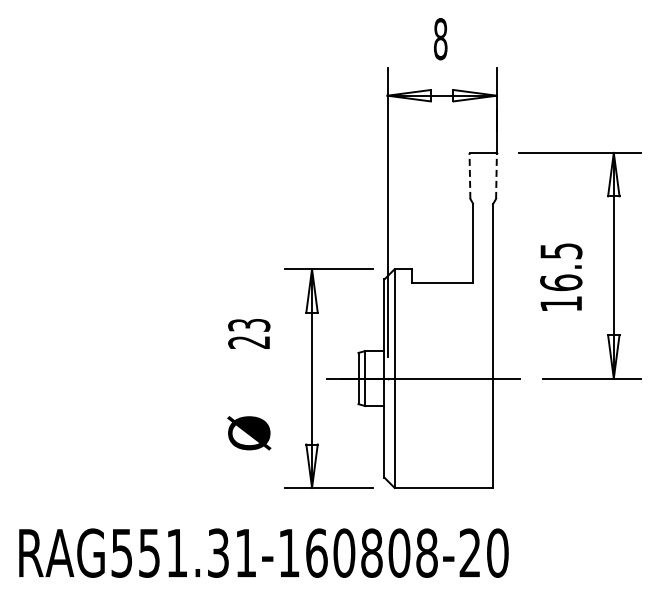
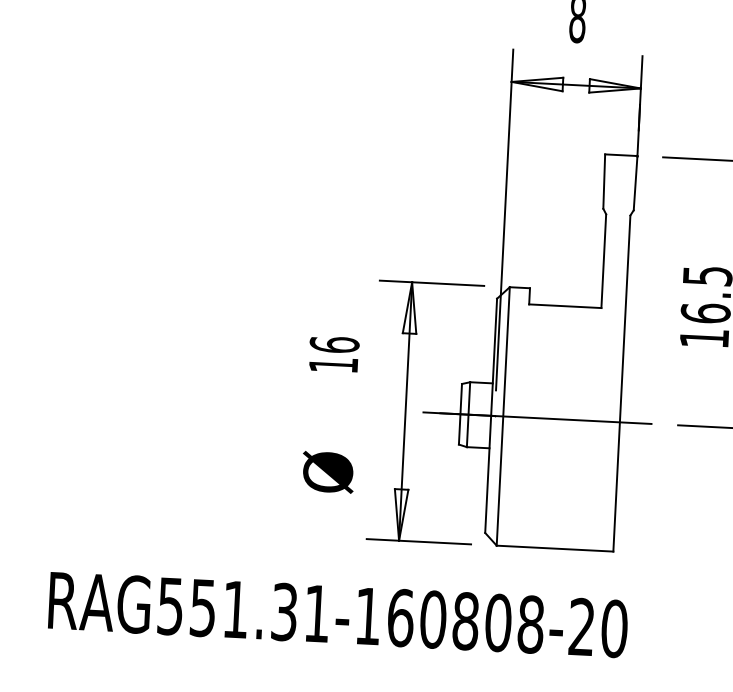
line: (469, 175) -> (603, 181), dashed -> solid
line: (496, 175) -> (635, 182), dashed -> solid
text: (249, 333) -> (334, 354), 23 -> 16

